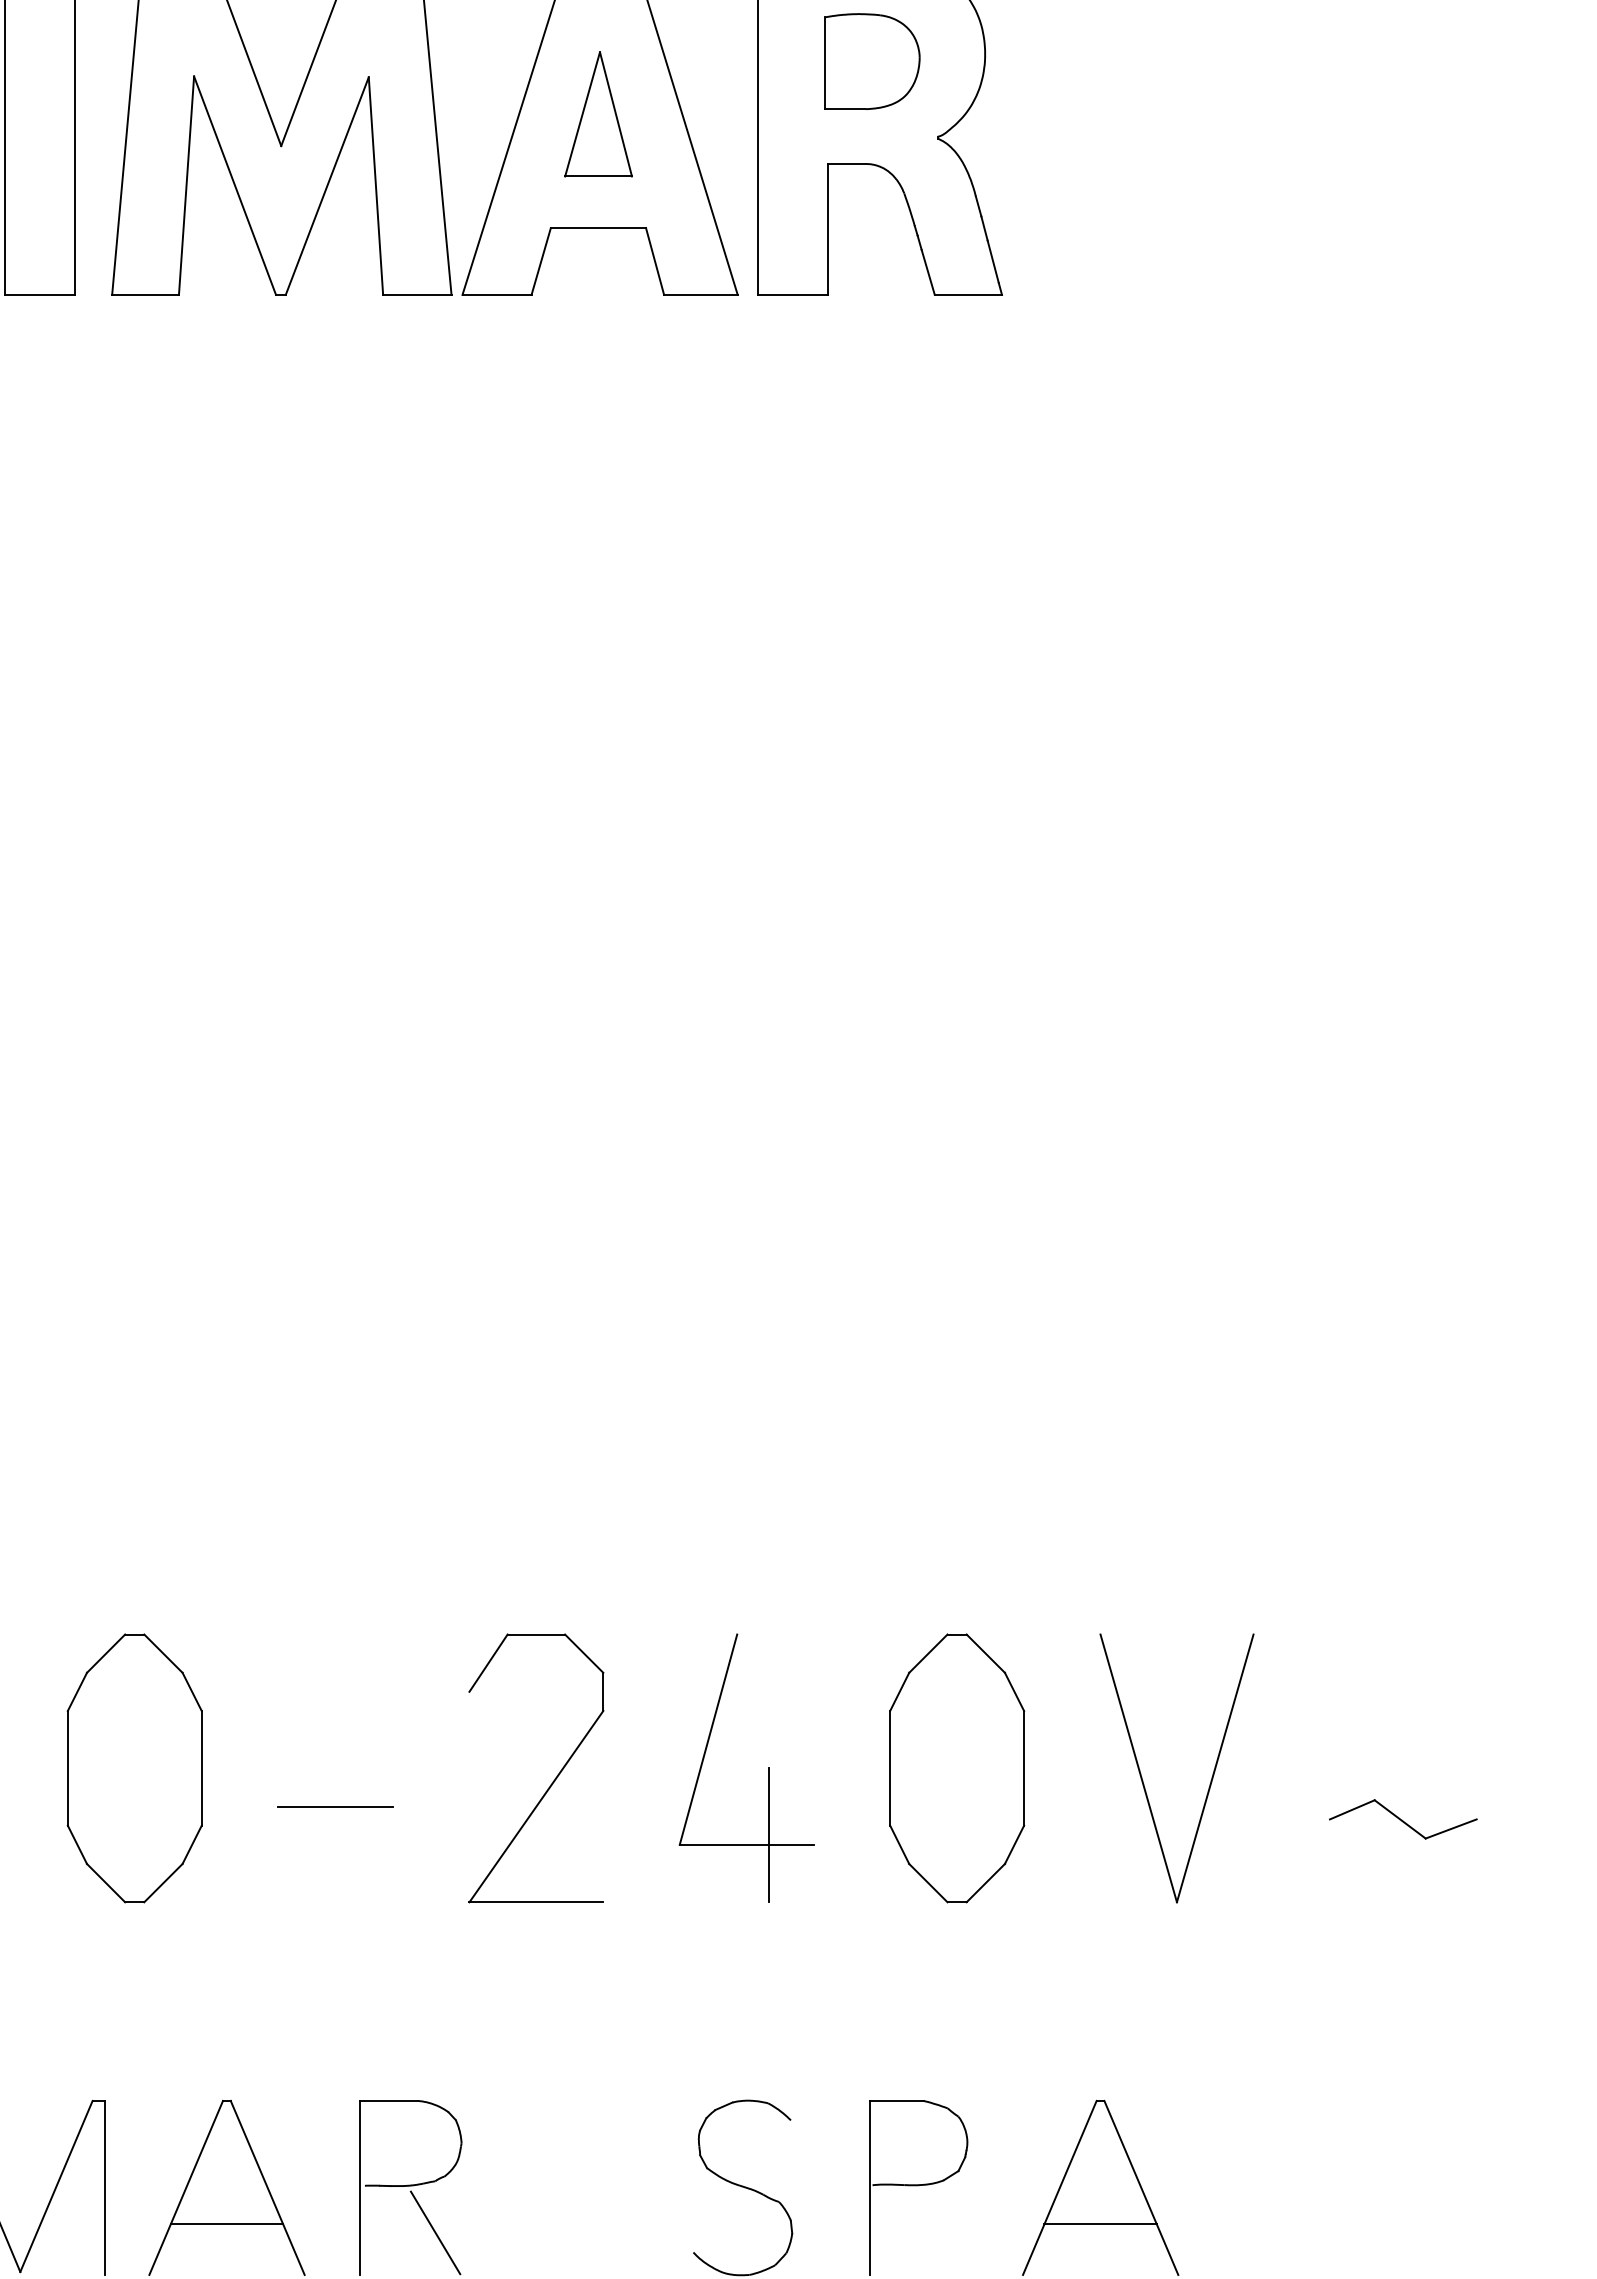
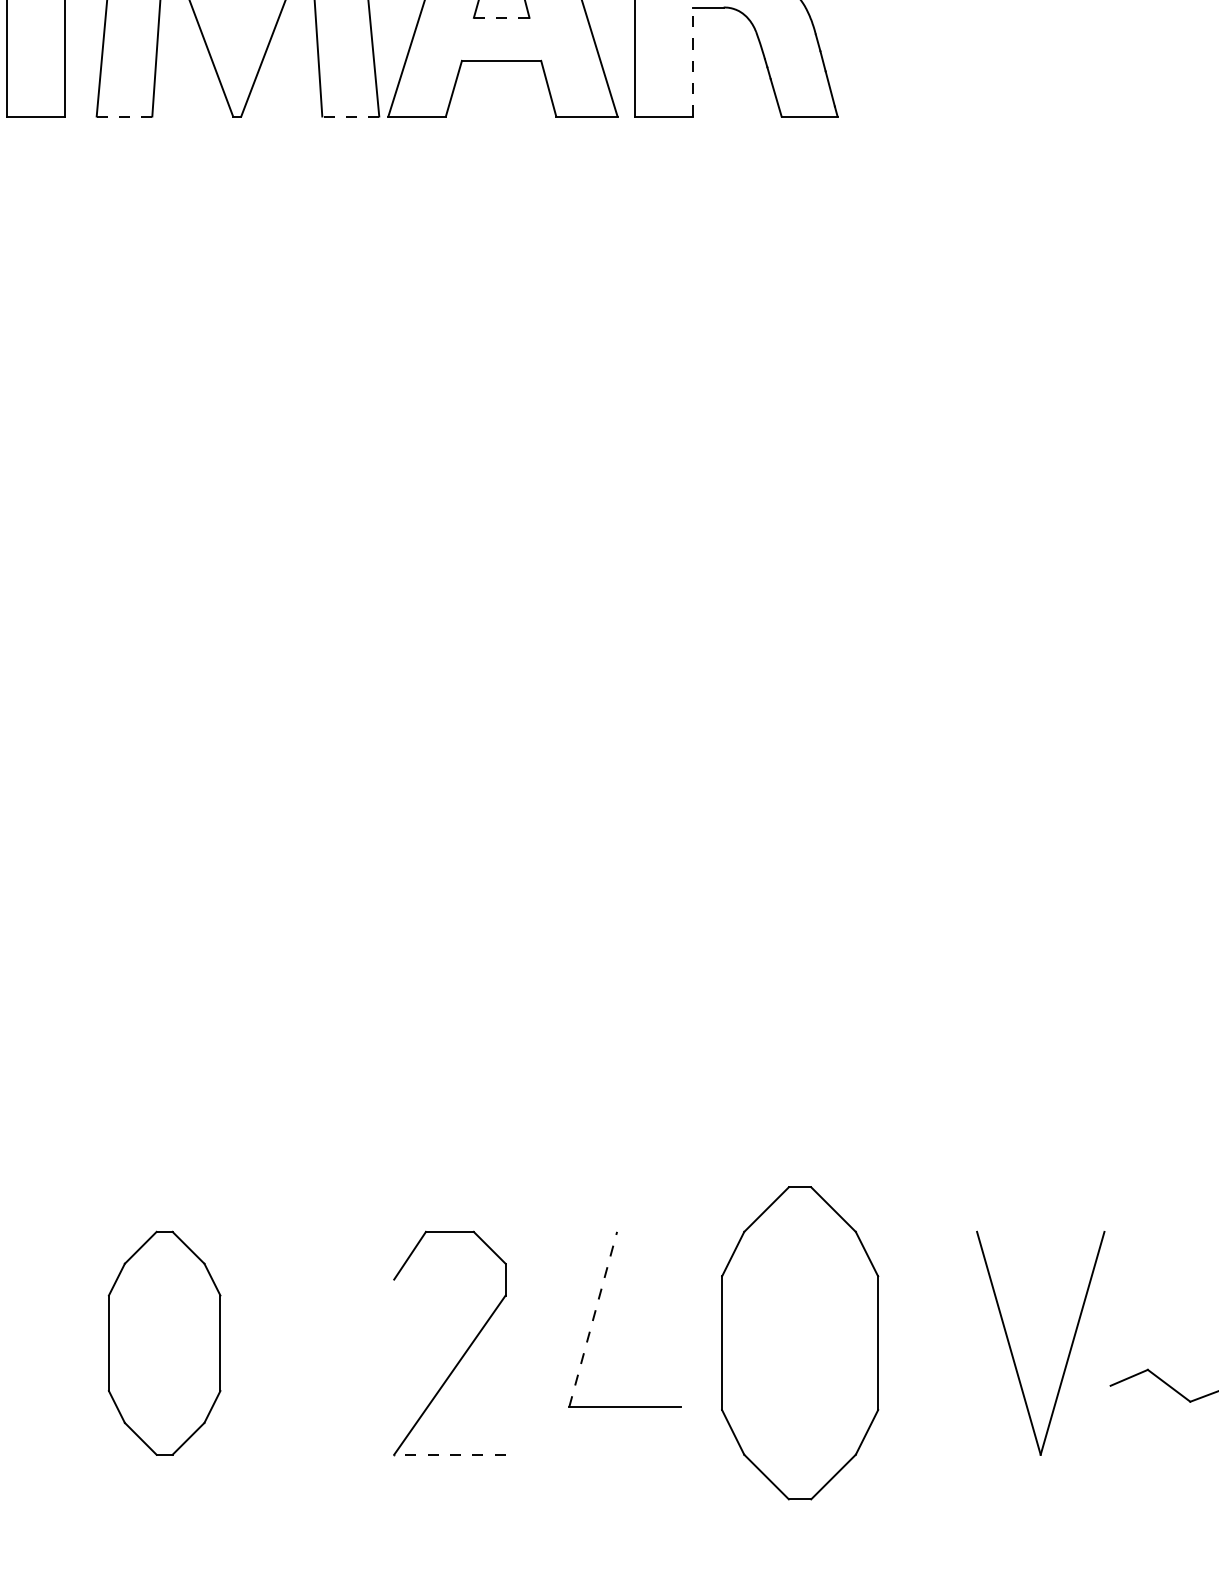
line: (599, 176) -> (502, 17), solid -> dashed
line: (827, 228) -> (692, 61), solid -> dashed
line: (145, 294) -> (124, 116), solid -> dashed
line: (416, 294) -> (350, 116), solid -> dashed
line: (708, 1739) -> (593, 1319), solid -> dashed
part: (134, 1768) -> (164, 1343), moved
part: (957, 1768) -> (800, 1343), size x1.4
part: (1143, 1780) -> (1012, 1353), moved
line: (335, 1806) -> (282, 1375), removed
line: (769, 1835) -> (644, 1399), removed
line: (536, 1902) -> (450, 1454), solid -> dashed

